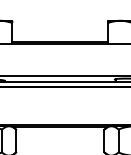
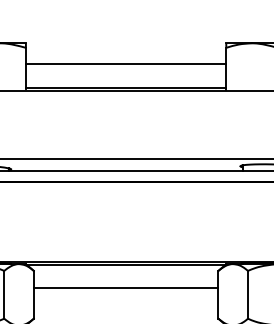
line: (60, 30) -> (126, 63), added
line: (60, 137) -> (126, 287), added

